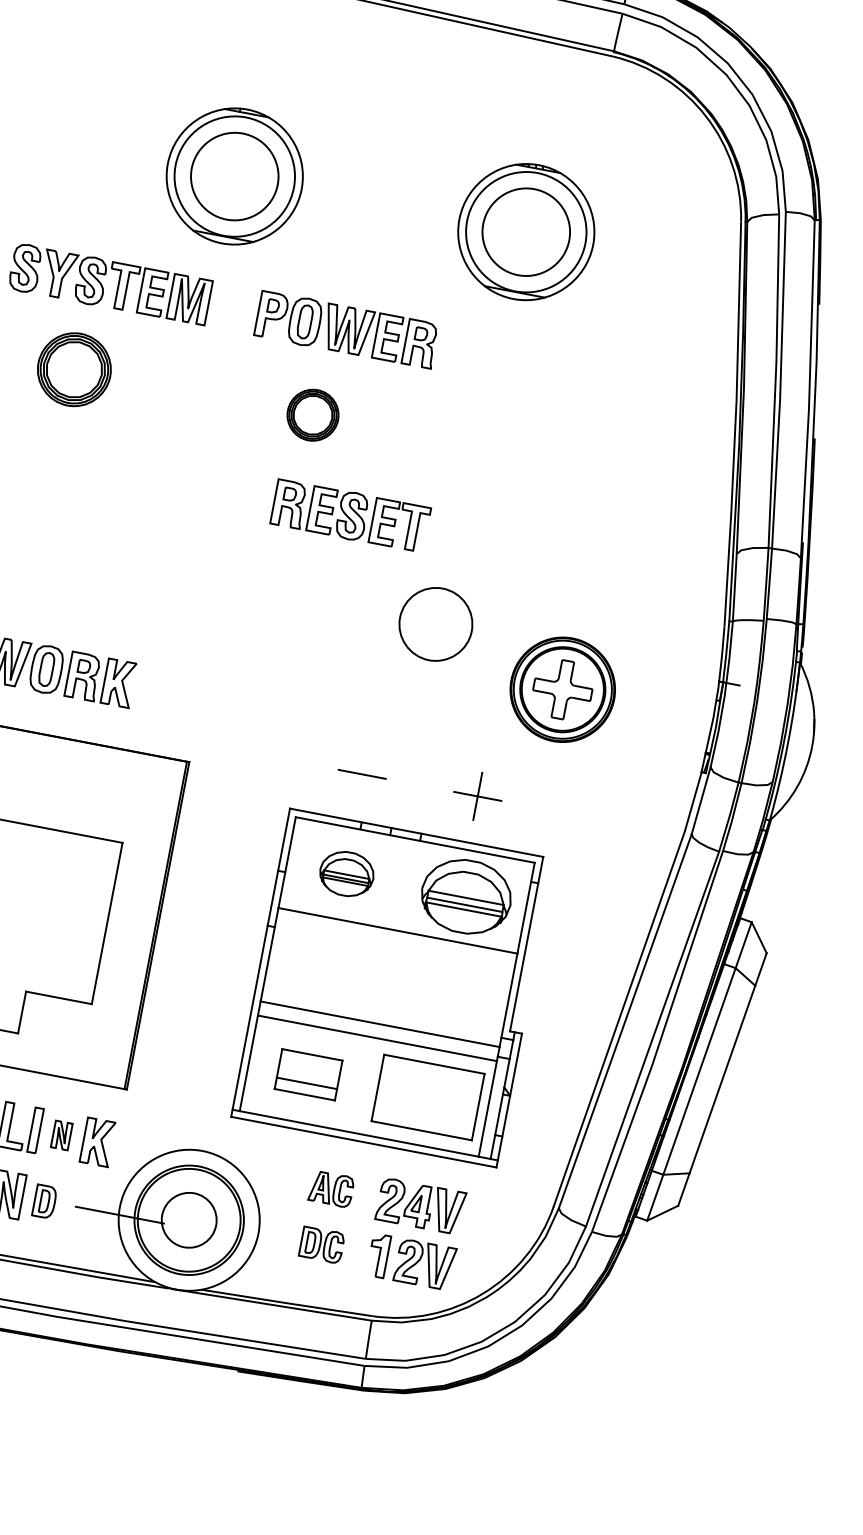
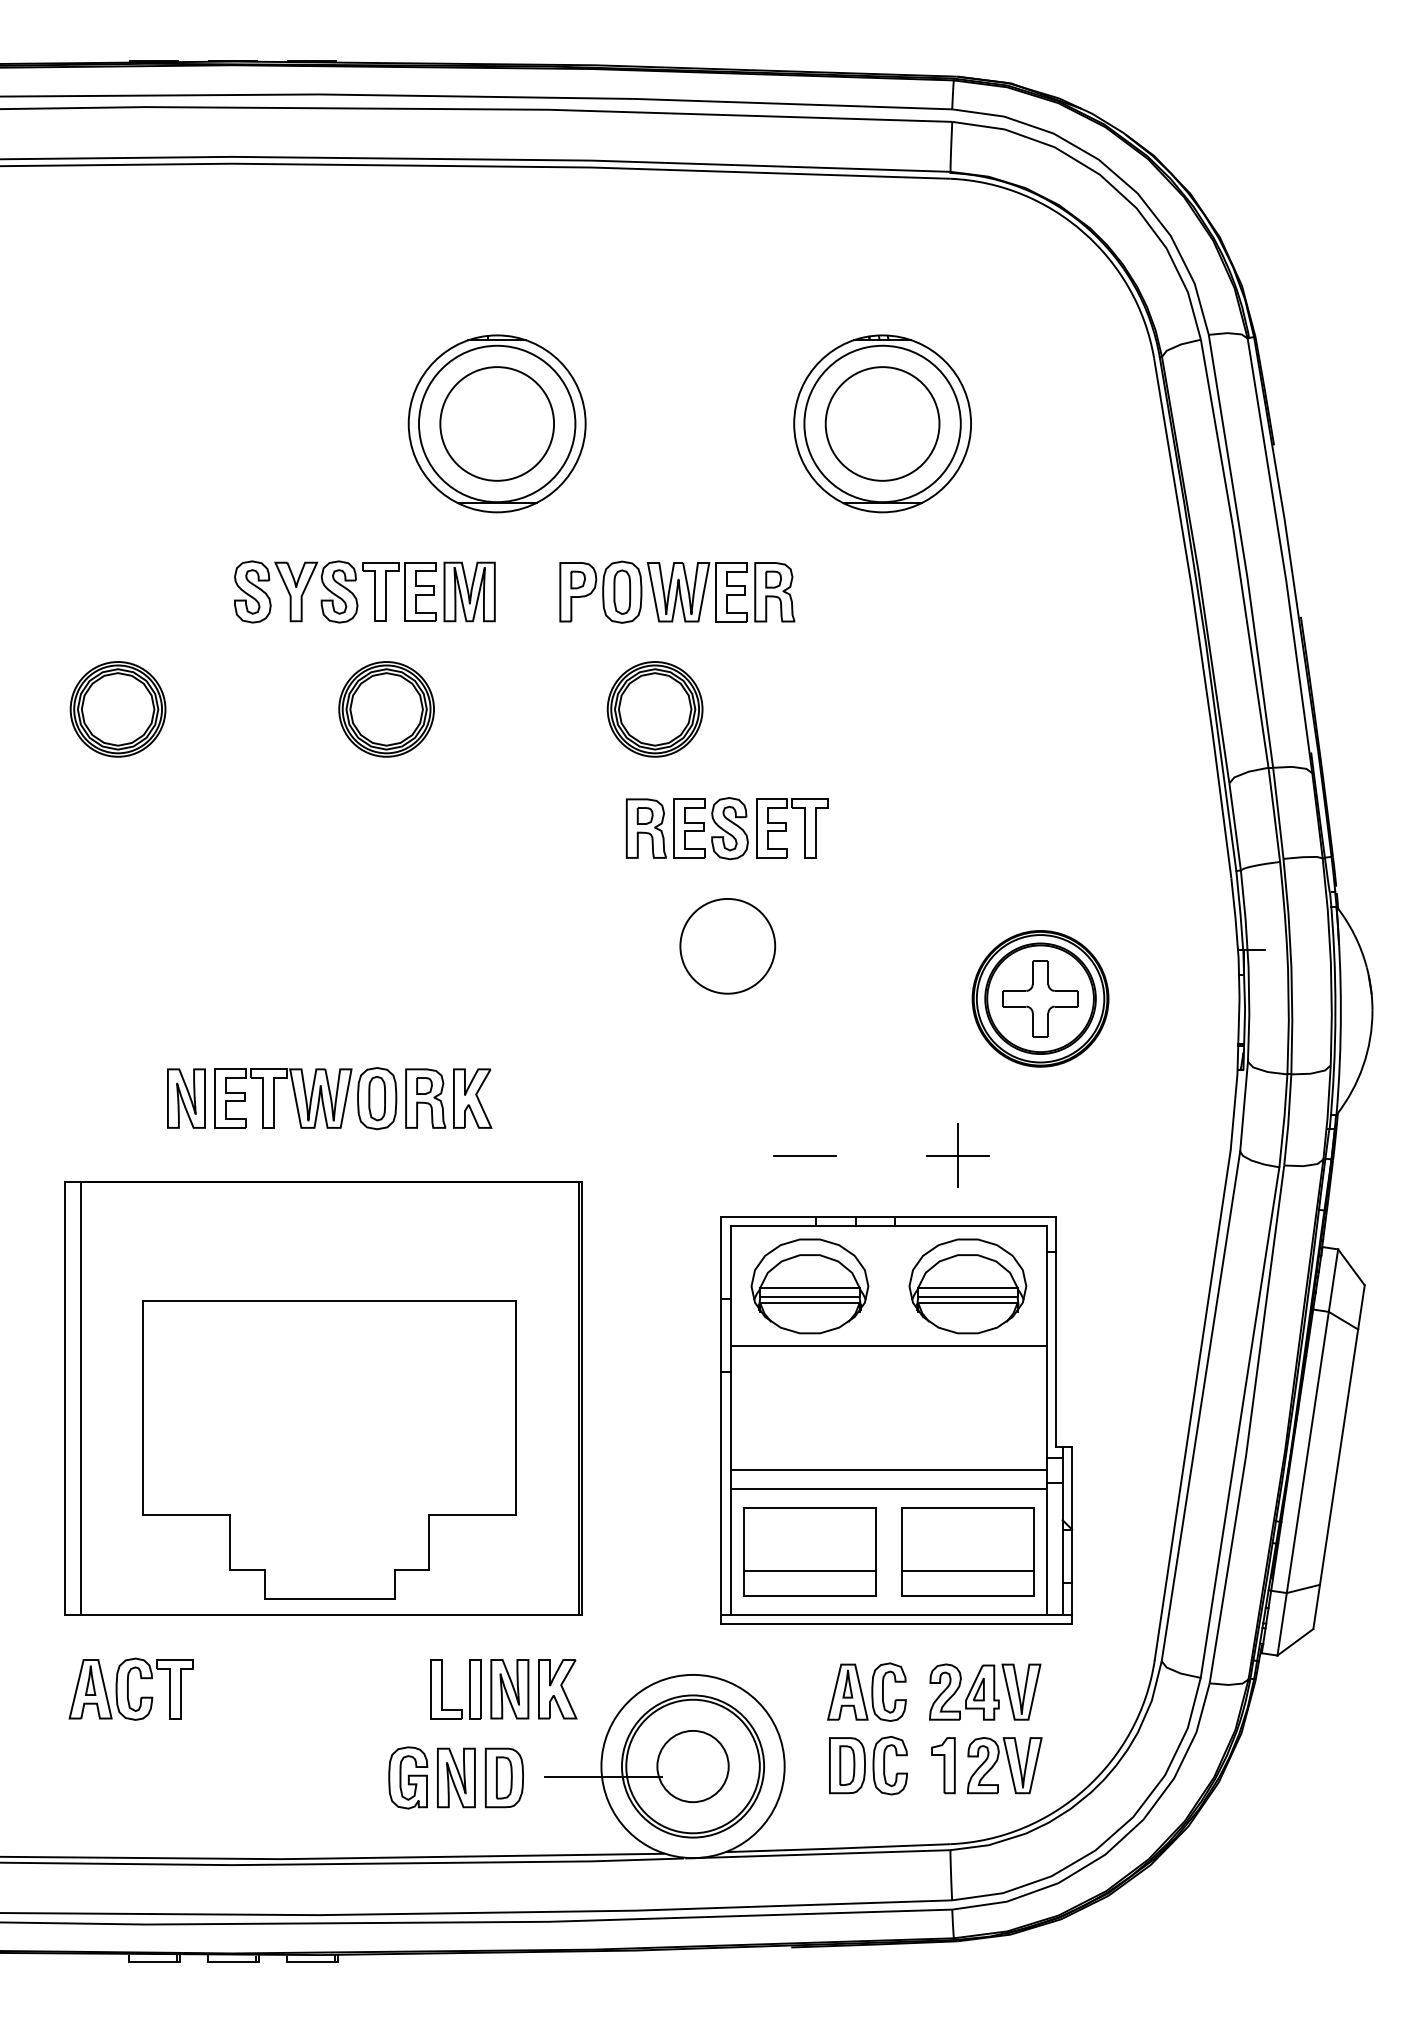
part: (74, 369) -> (386, 709), moved
part: (312, 415) -> (654, 709), size x1.43
part: (435, 624) -> (727, 946), moved
part: (346, 874) -> (809, 1286), size x1.67
part: (308, 1074) -> (809, 1551), size x1.67
line: (425, 1111) -> (967, 1570), added
part: (61, 1135) -> (509, 1689), size x1.67
part: (331, 1188) -> (866, 1691), size x1.43
part: (44, 1201) -> (503, 1777), size x1.43
part: (322, 1244) -> (868, 1765), size x1.43

